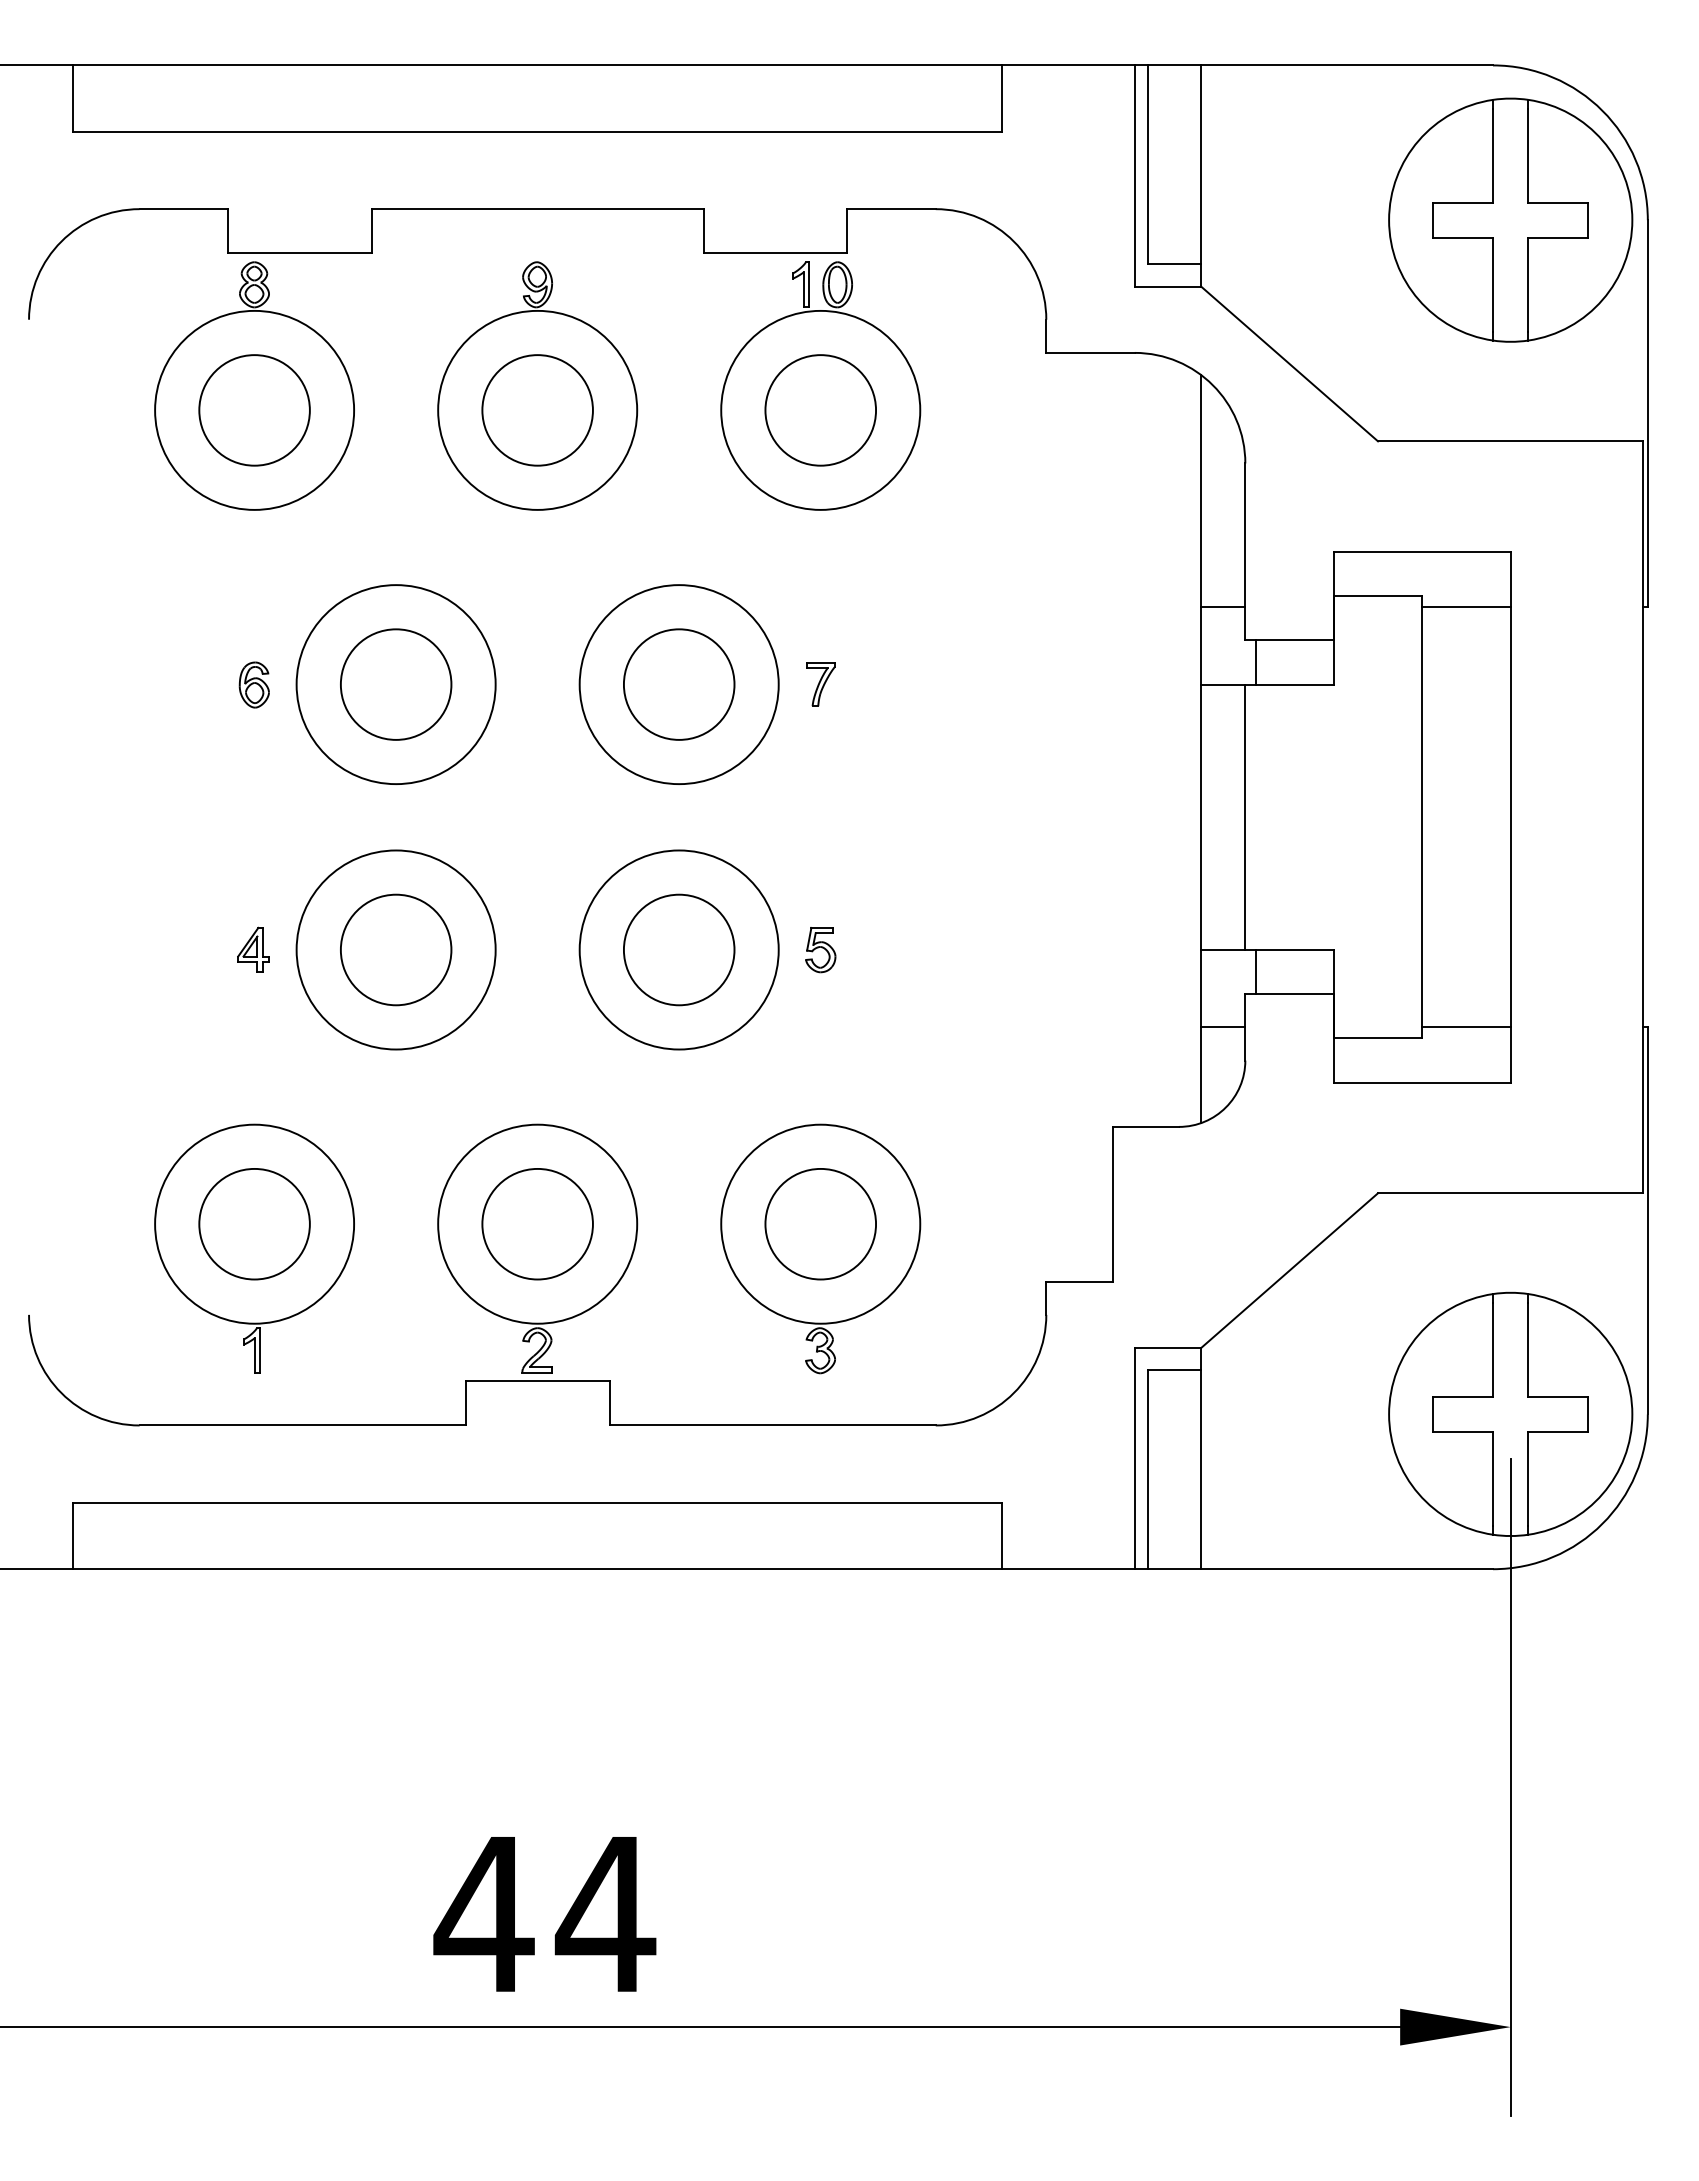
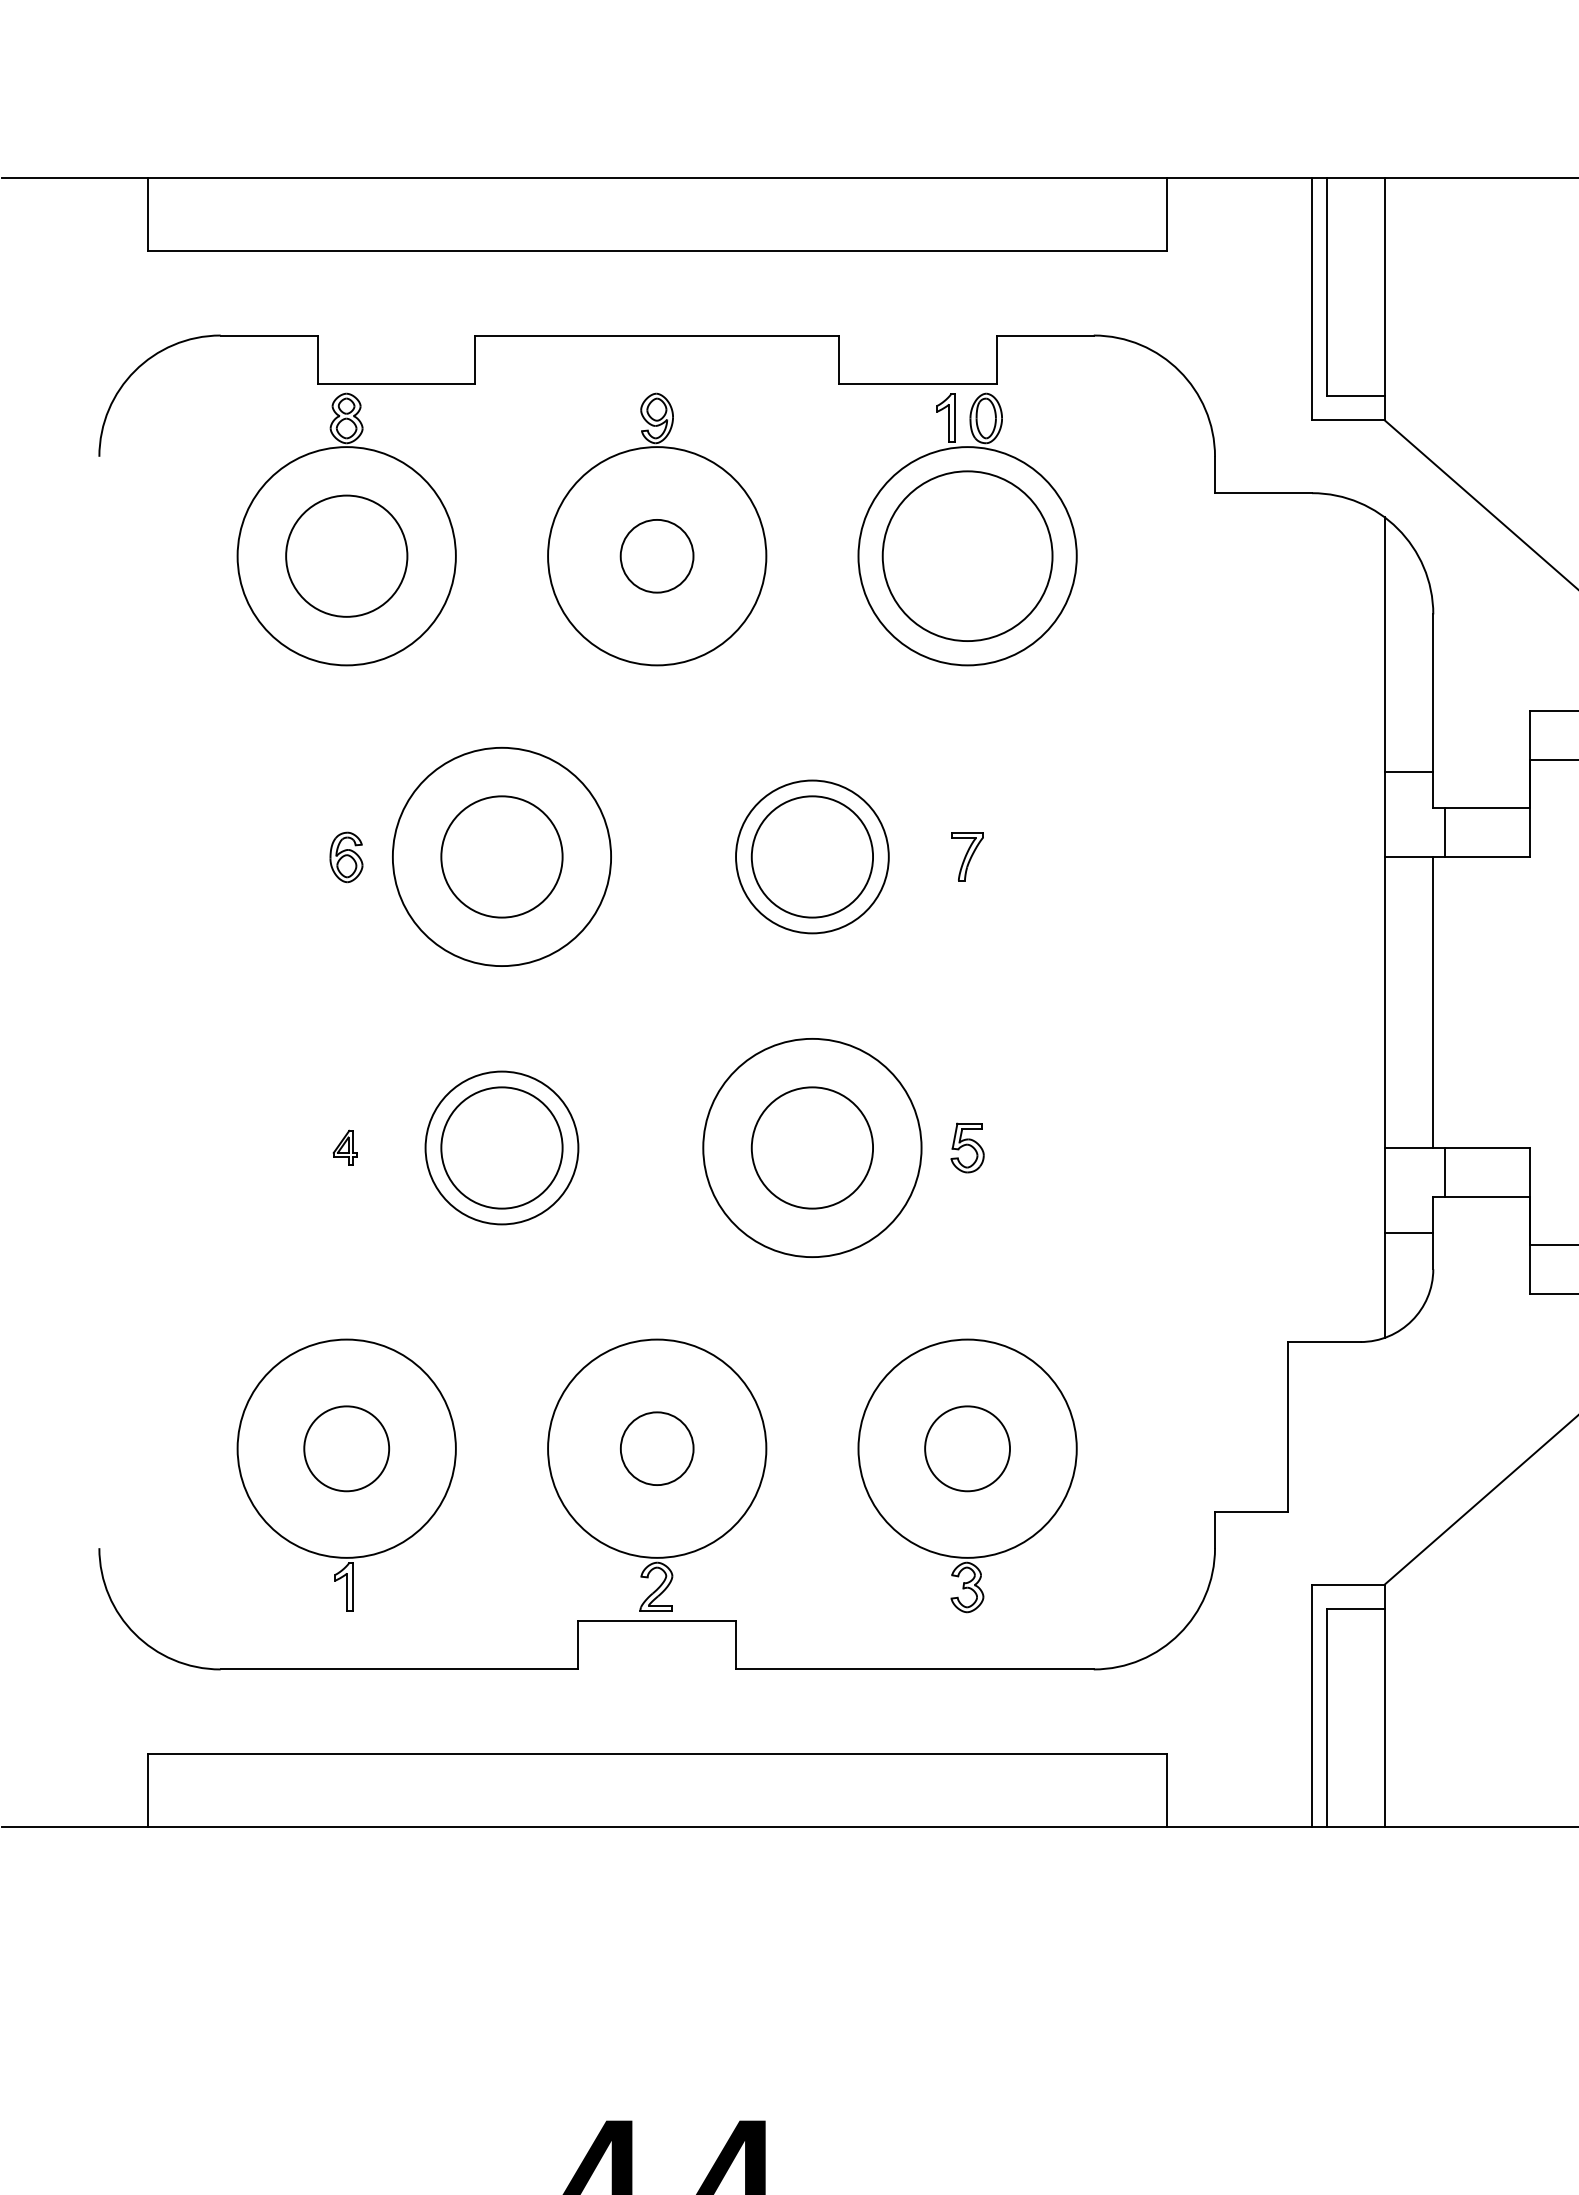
circle: (537, 410) -> (657, 556), size x0.6
circle: (820, 410) -> (967, 556), size x1.4
circle: (678, 684) -> (811, 856), size x0.7
part: (253, 949) -> (345, 1147), size x0.7
circle: (395, 949) -> (501, 1147), size x0.7
circle: (537, 1223) -> (657, 1447), size x0.6
circle: (254, 1224) -> (346, 1449), size x0.7
circle: (820, 1224) -> (967, 1449), size x0.7

